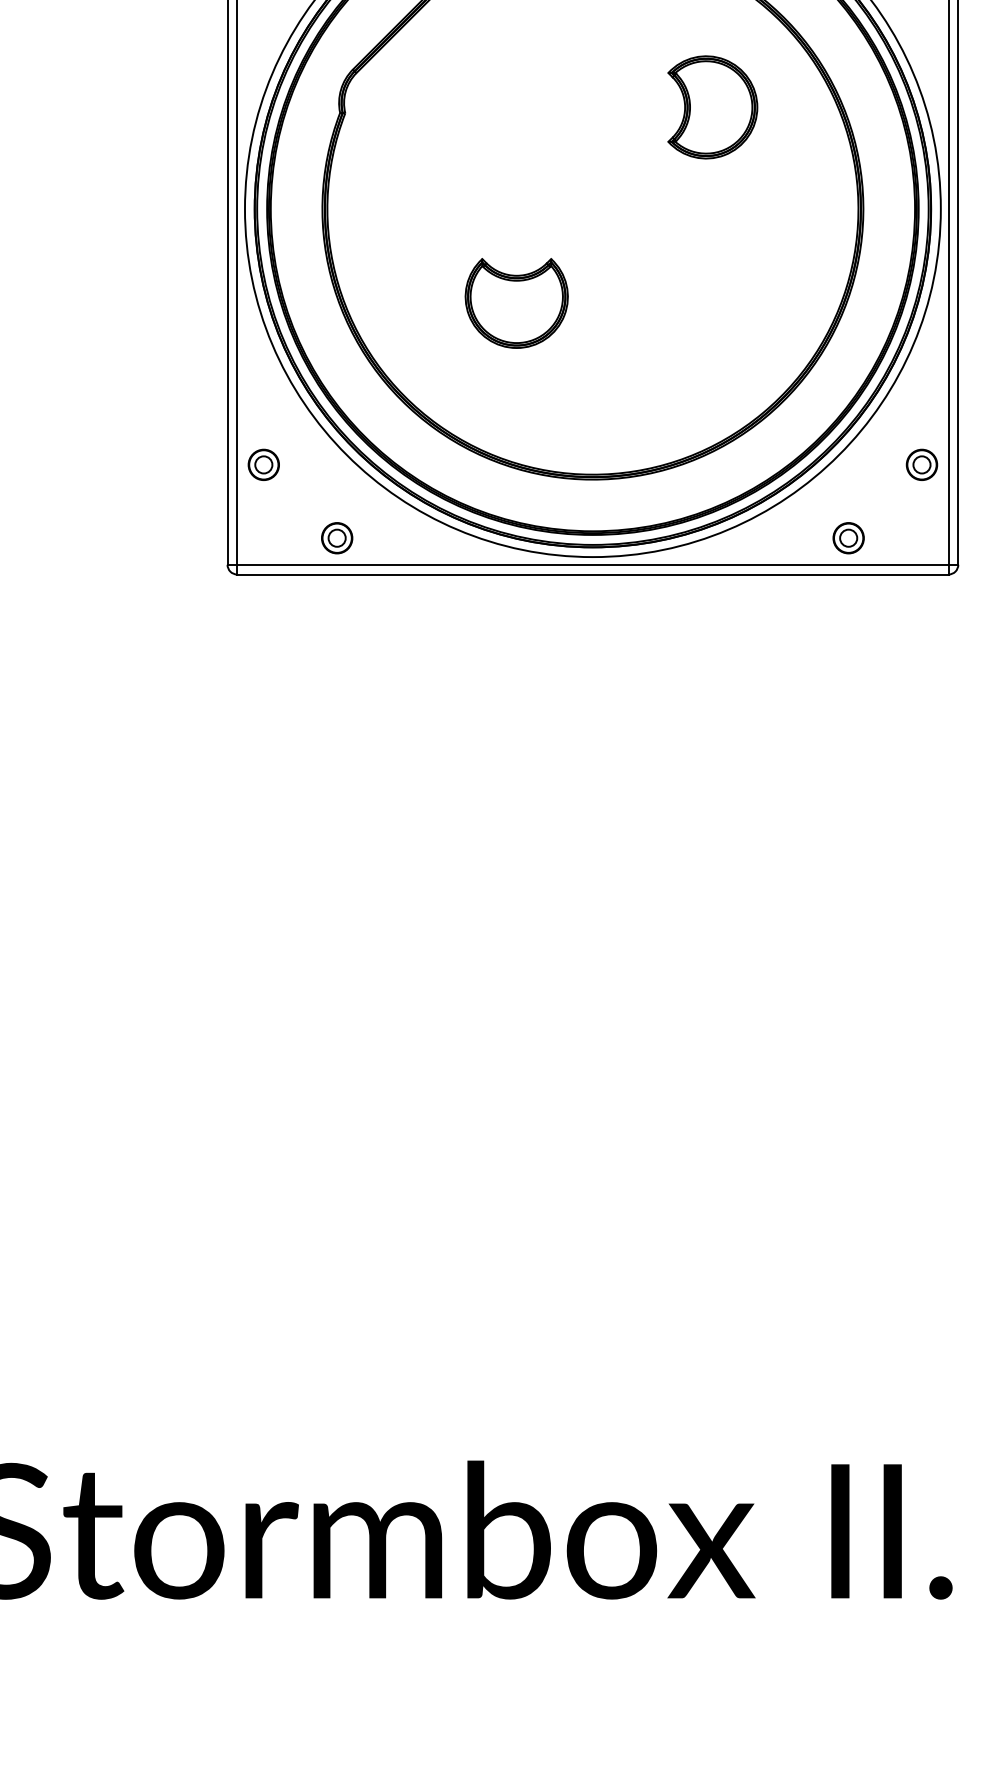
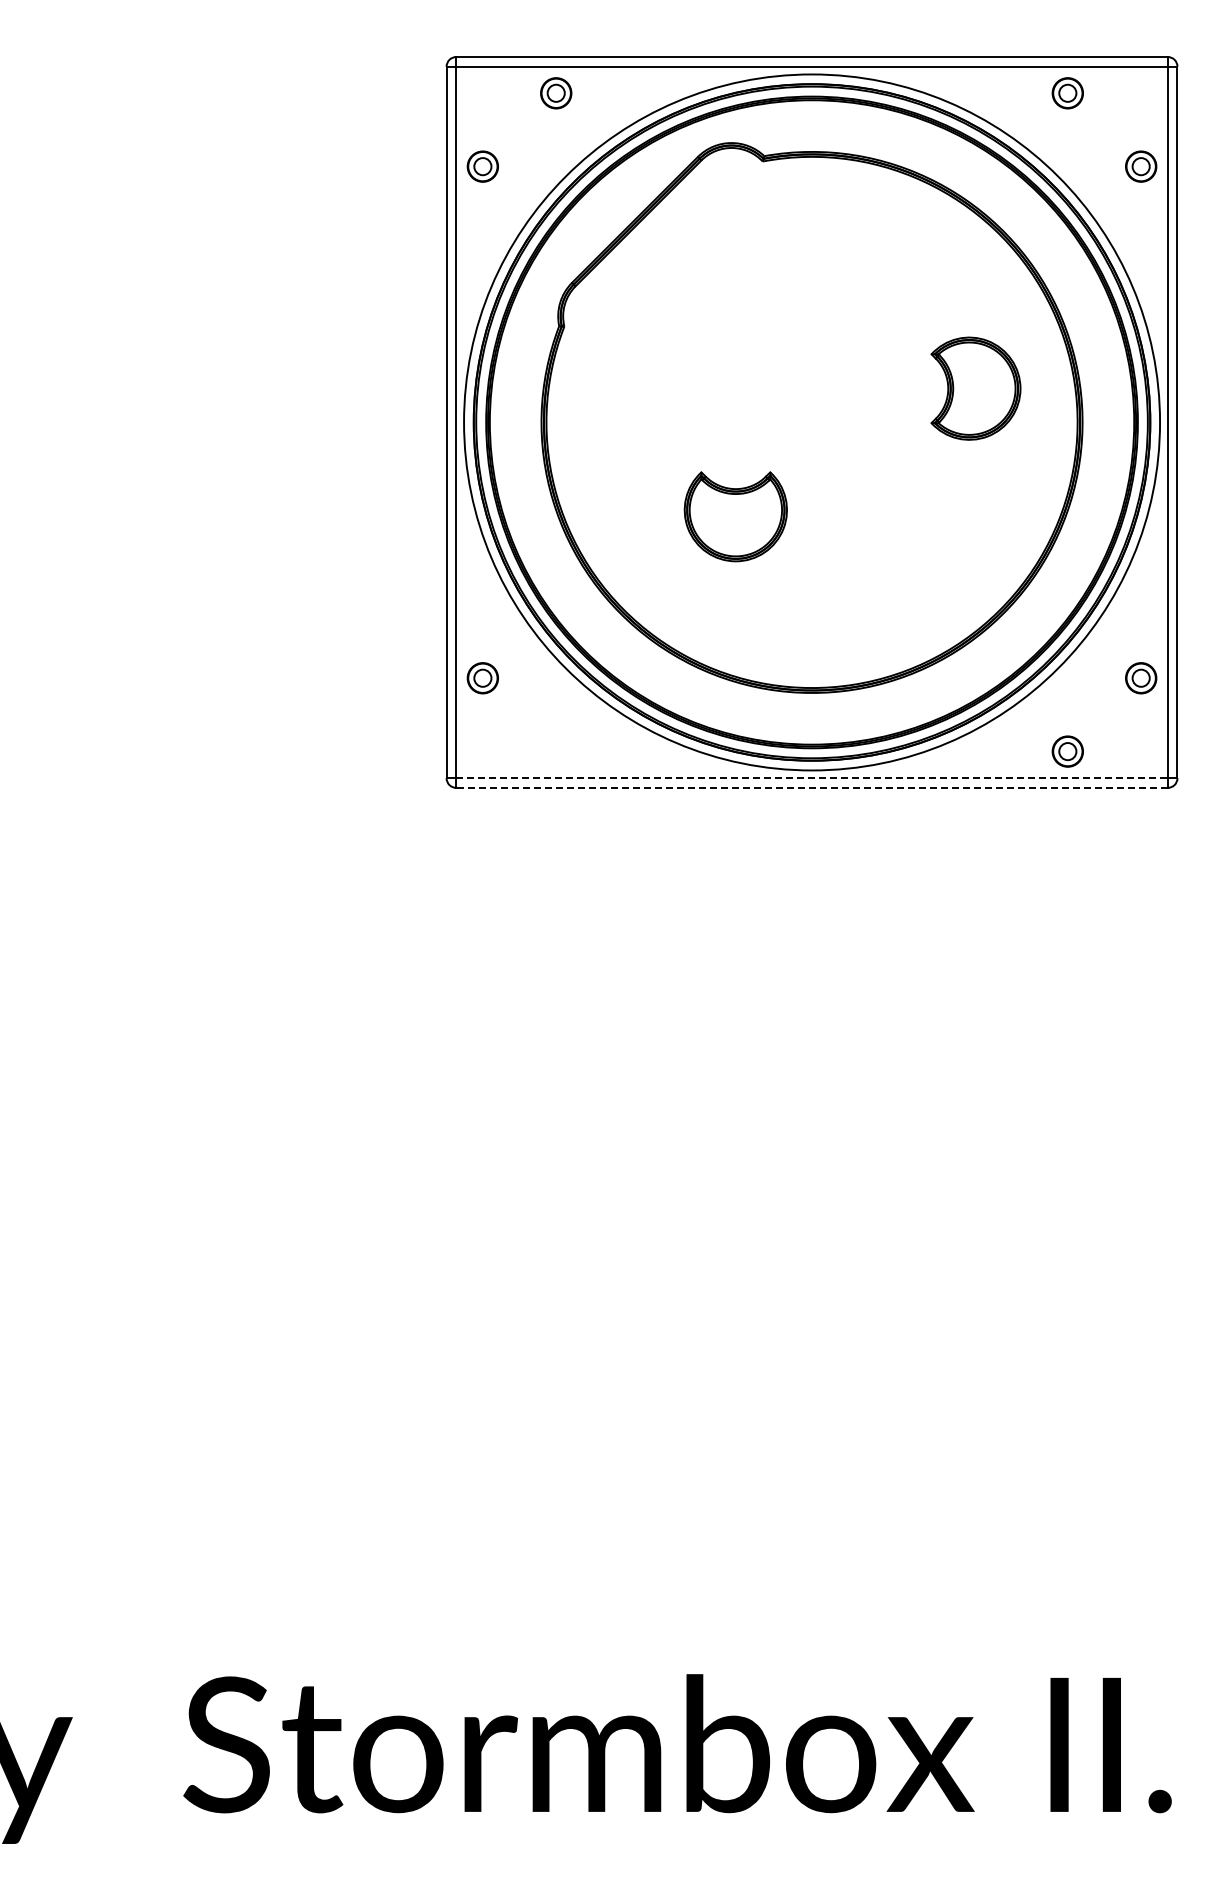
part: (712, 107) -> (975, 388), moved
part: (337, 538) -> (556, 751), removed
line: (593, 565) -> (812, 778), solid -> dashed
line: (593, 574) -> (812, 787), solid -> dashed

